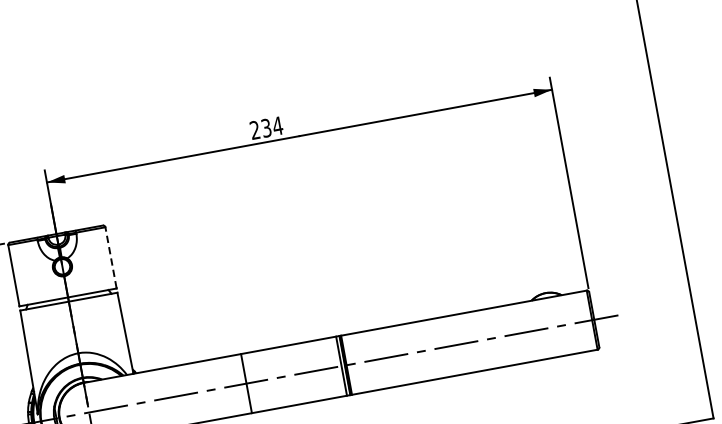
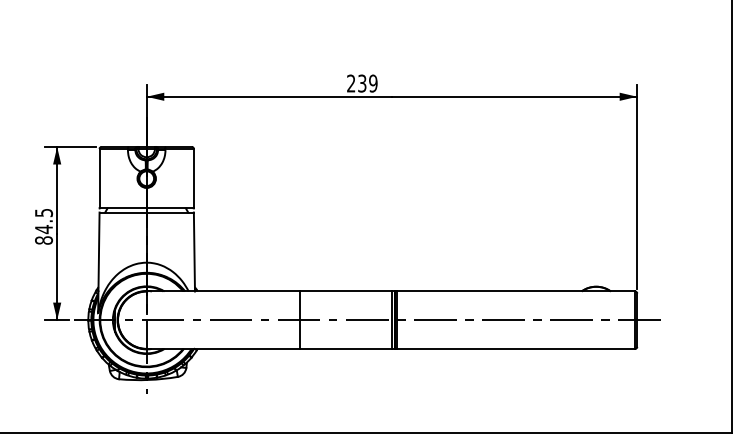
text: (276, 126) -> (372, 83), 234 -> 239
line: (110, 257) -> (193, 178), dashed -> solid

